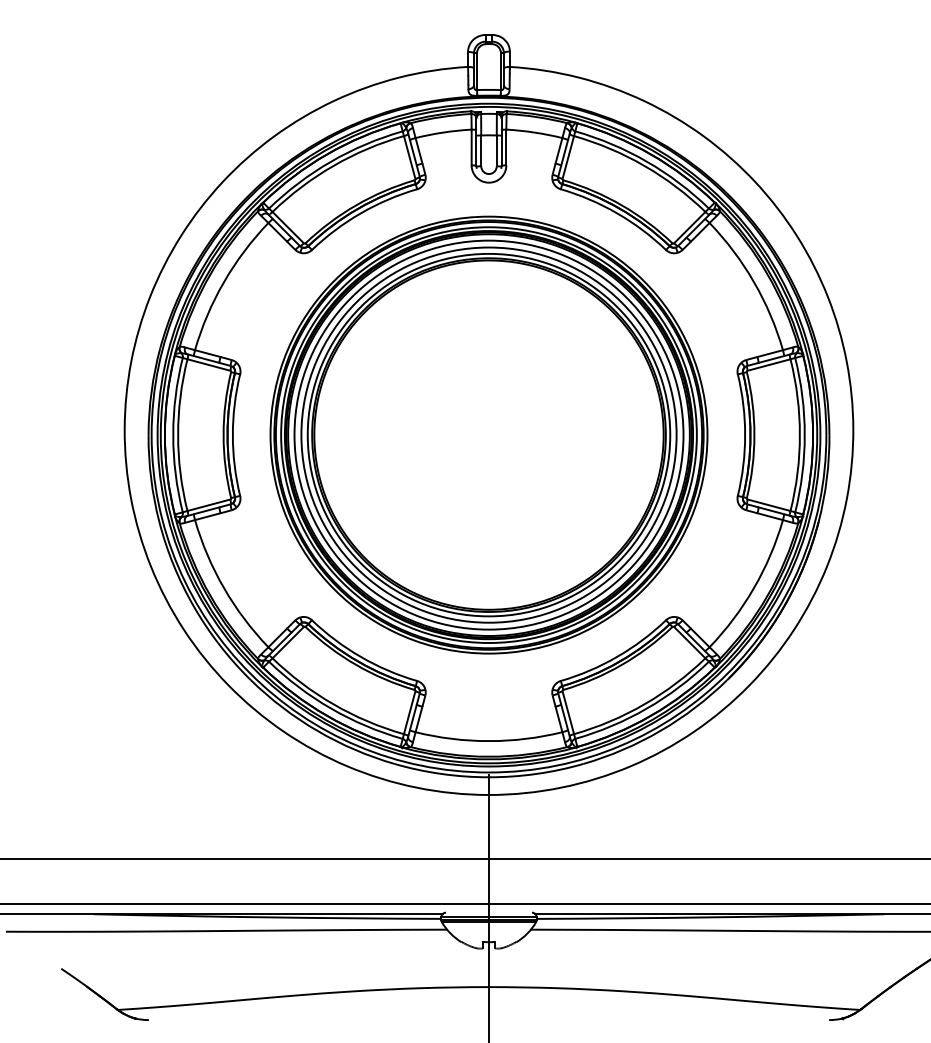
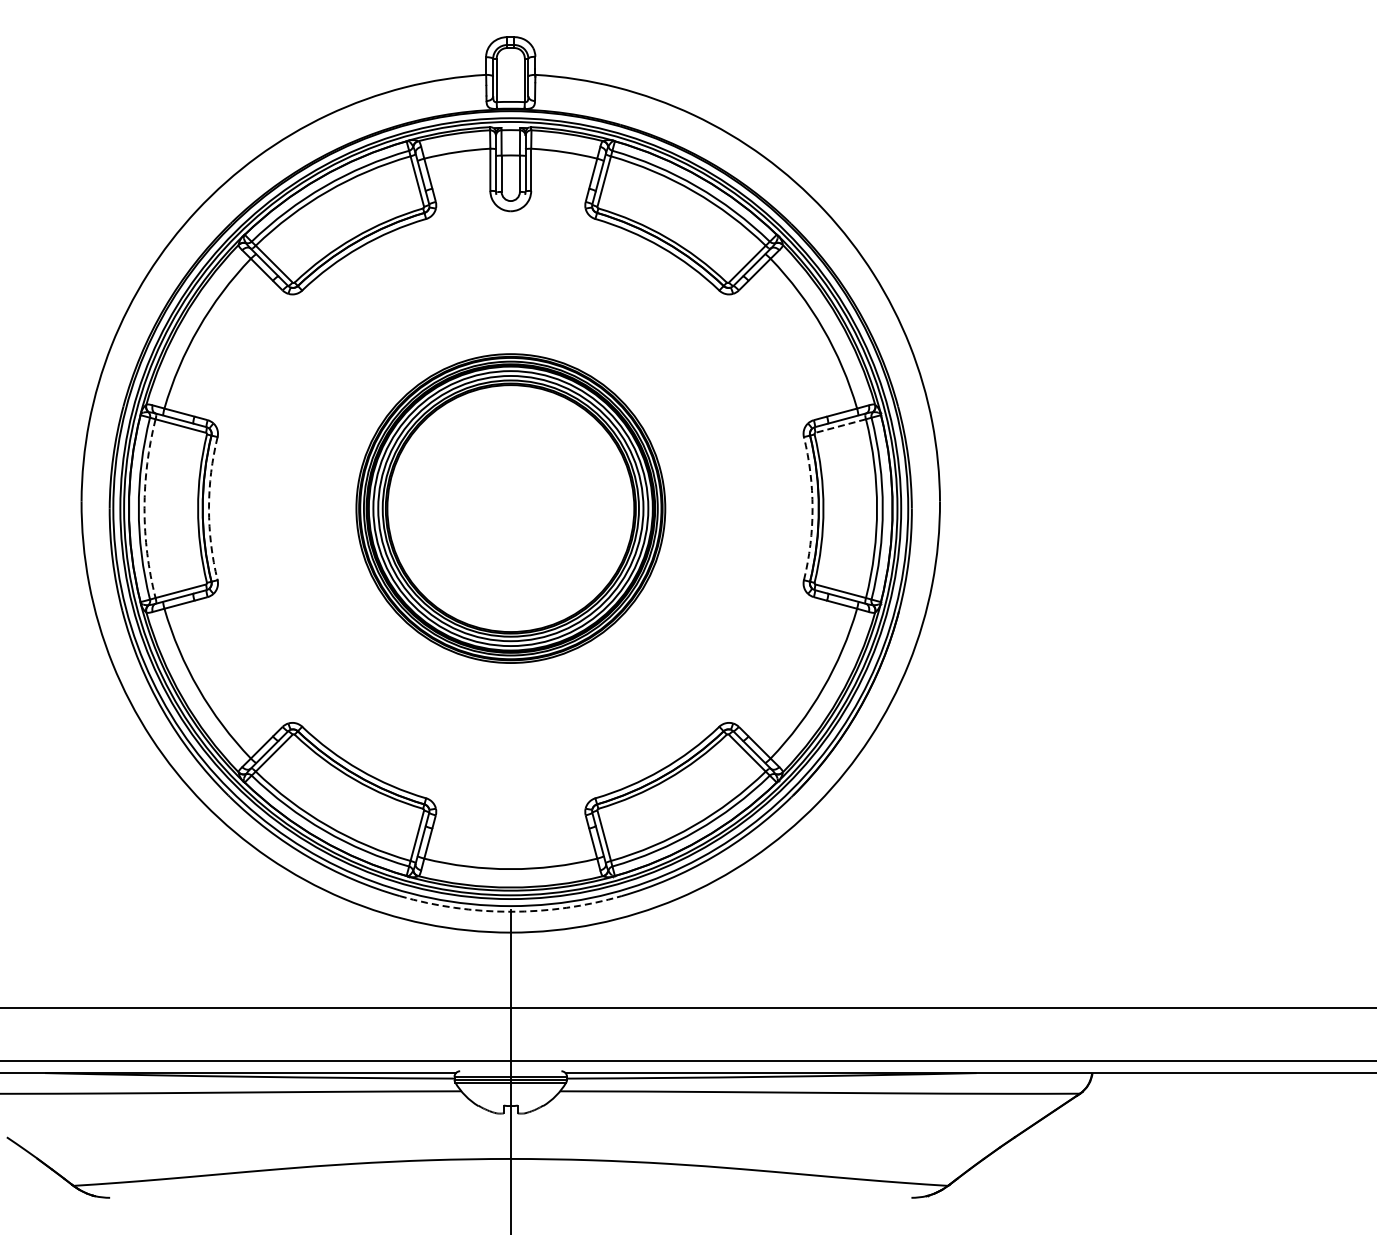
line: (768, 365) -> (840, 426), solid -> dashed
arc: (178, 434) -> (144, 508), solid -> dashed
arc: (233, 434) -> (209, 508), solid -> dashed
part: (488, 434) -> (510, 508), size x0.6
arc: (745, 434) -> (812, 508), solid -> dashed
arc: (488, 777) -> (510, 911), solid -> dashed

